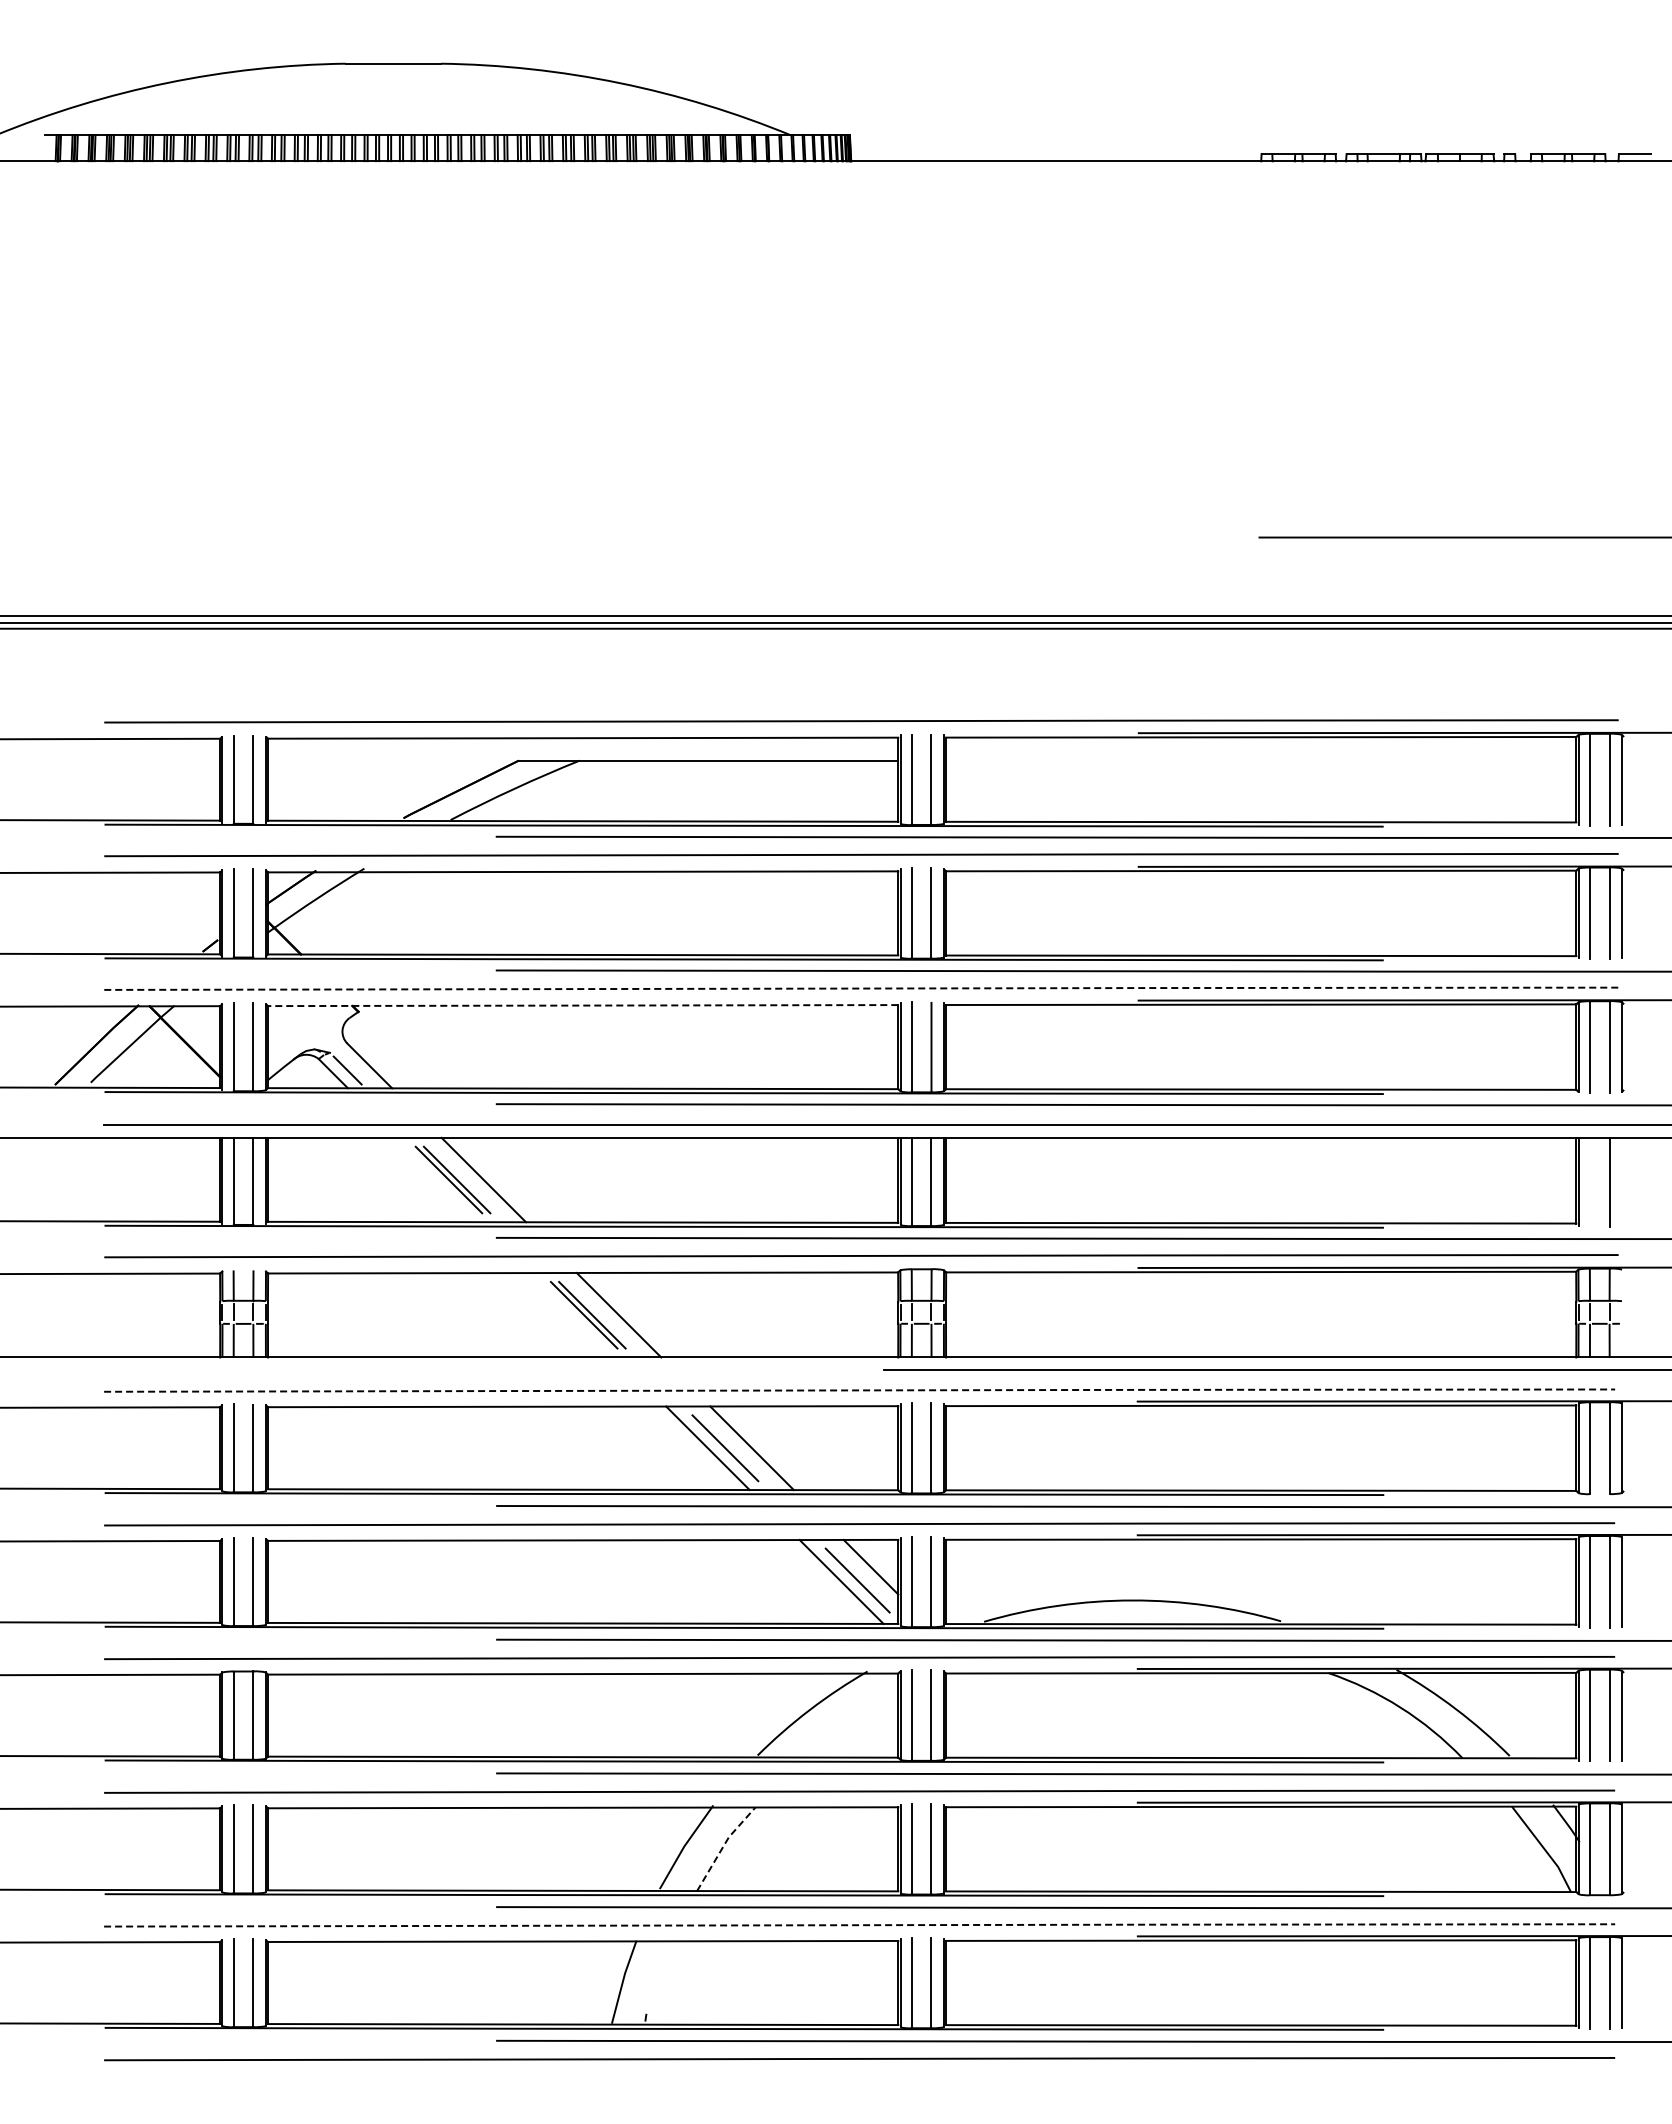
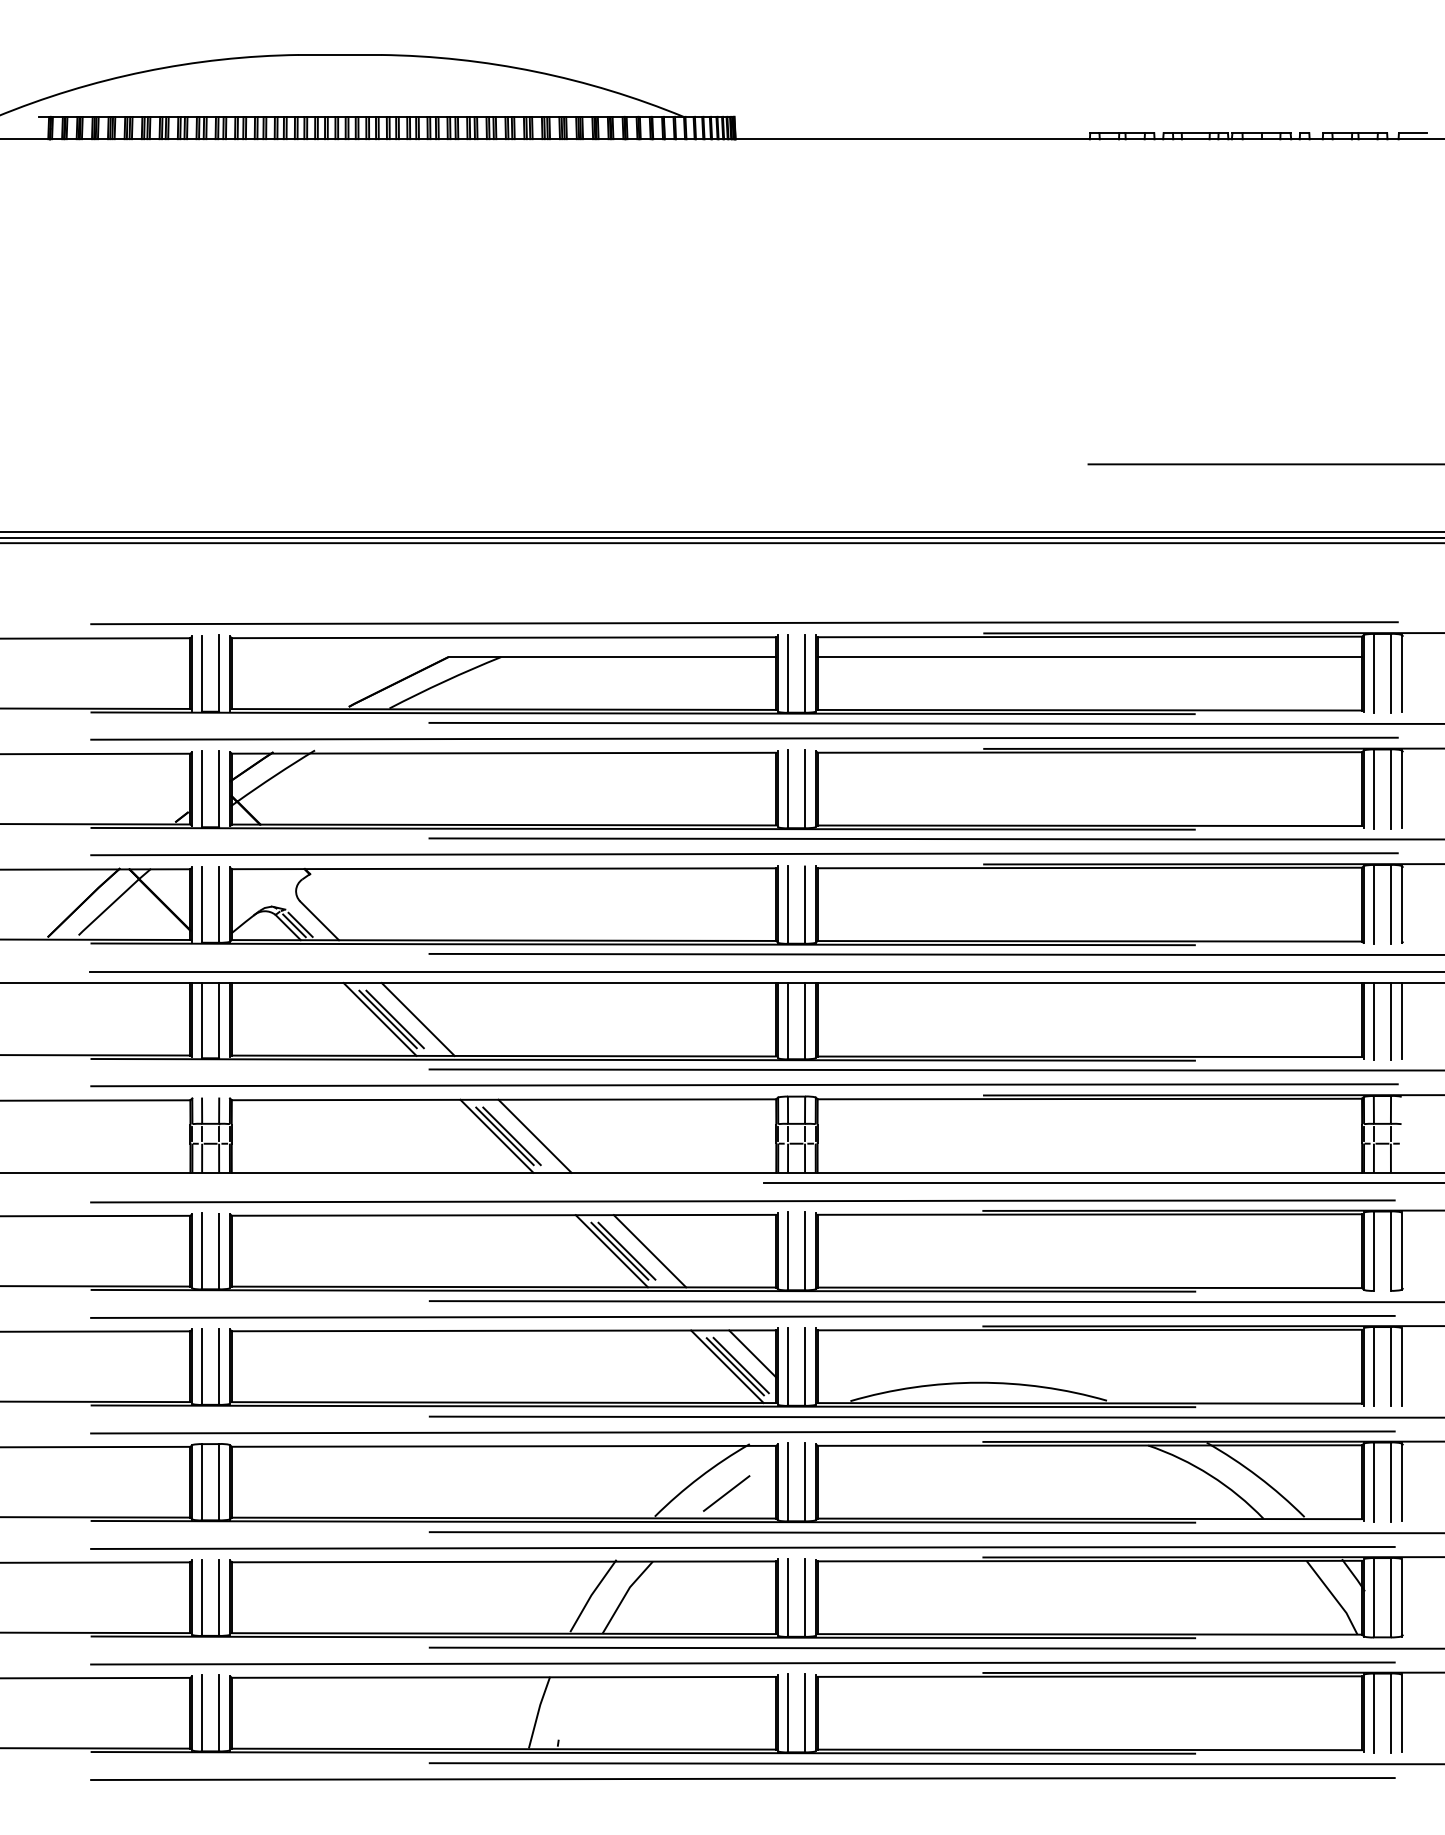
line: (1261, 760) -> (1090, 657), added
line: (862, 988) -> (745, 853), dashed -> solid
line: (582, 1005) -> (503, 868), dashed -> solid
line: (340, 1071) -> (294, 925), added
line: (439, 1179) -> (379, 1019), added
line: (1590, 1181) -> (1374, 1020), added
line: (1621, 1181) -> (1401, 1020), added
line: (574, 1315) -> (496, 1136), added
line: (860, 1390) -> (743, 1201), dashed -> solid
line: (717, 1448) -> (620, 1251), added
line: (850, 1581) -> (735, 1366), added
line: (840, 1728) -> (726, 1493), added
line: (723, 1846) -> (625, 1595), dashed -> solid
line: (860, 1925) -> (743, 1663), dashed -> solid

